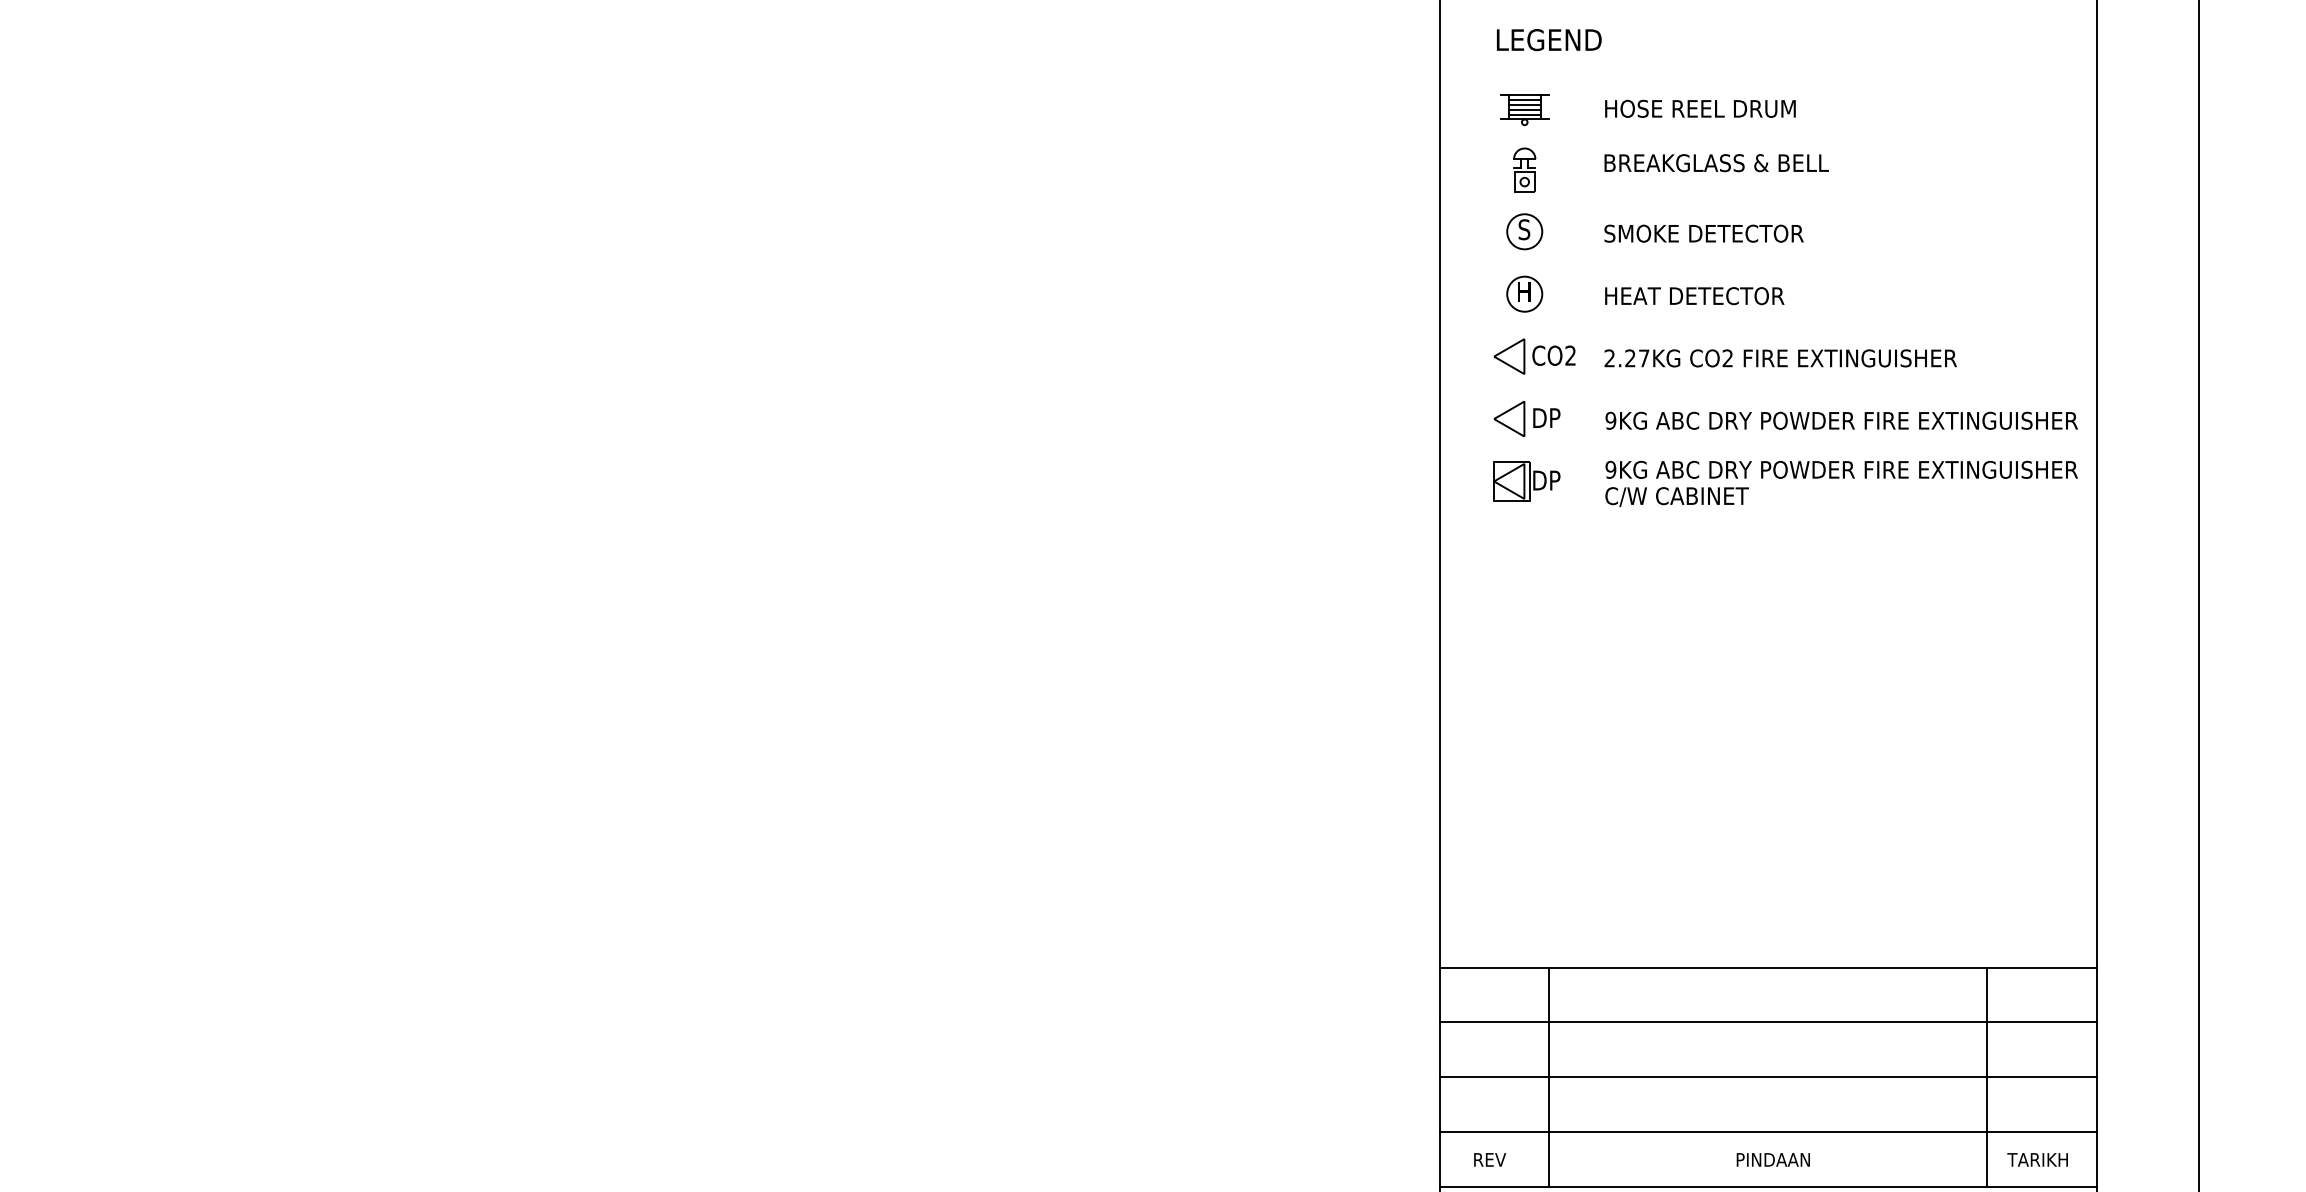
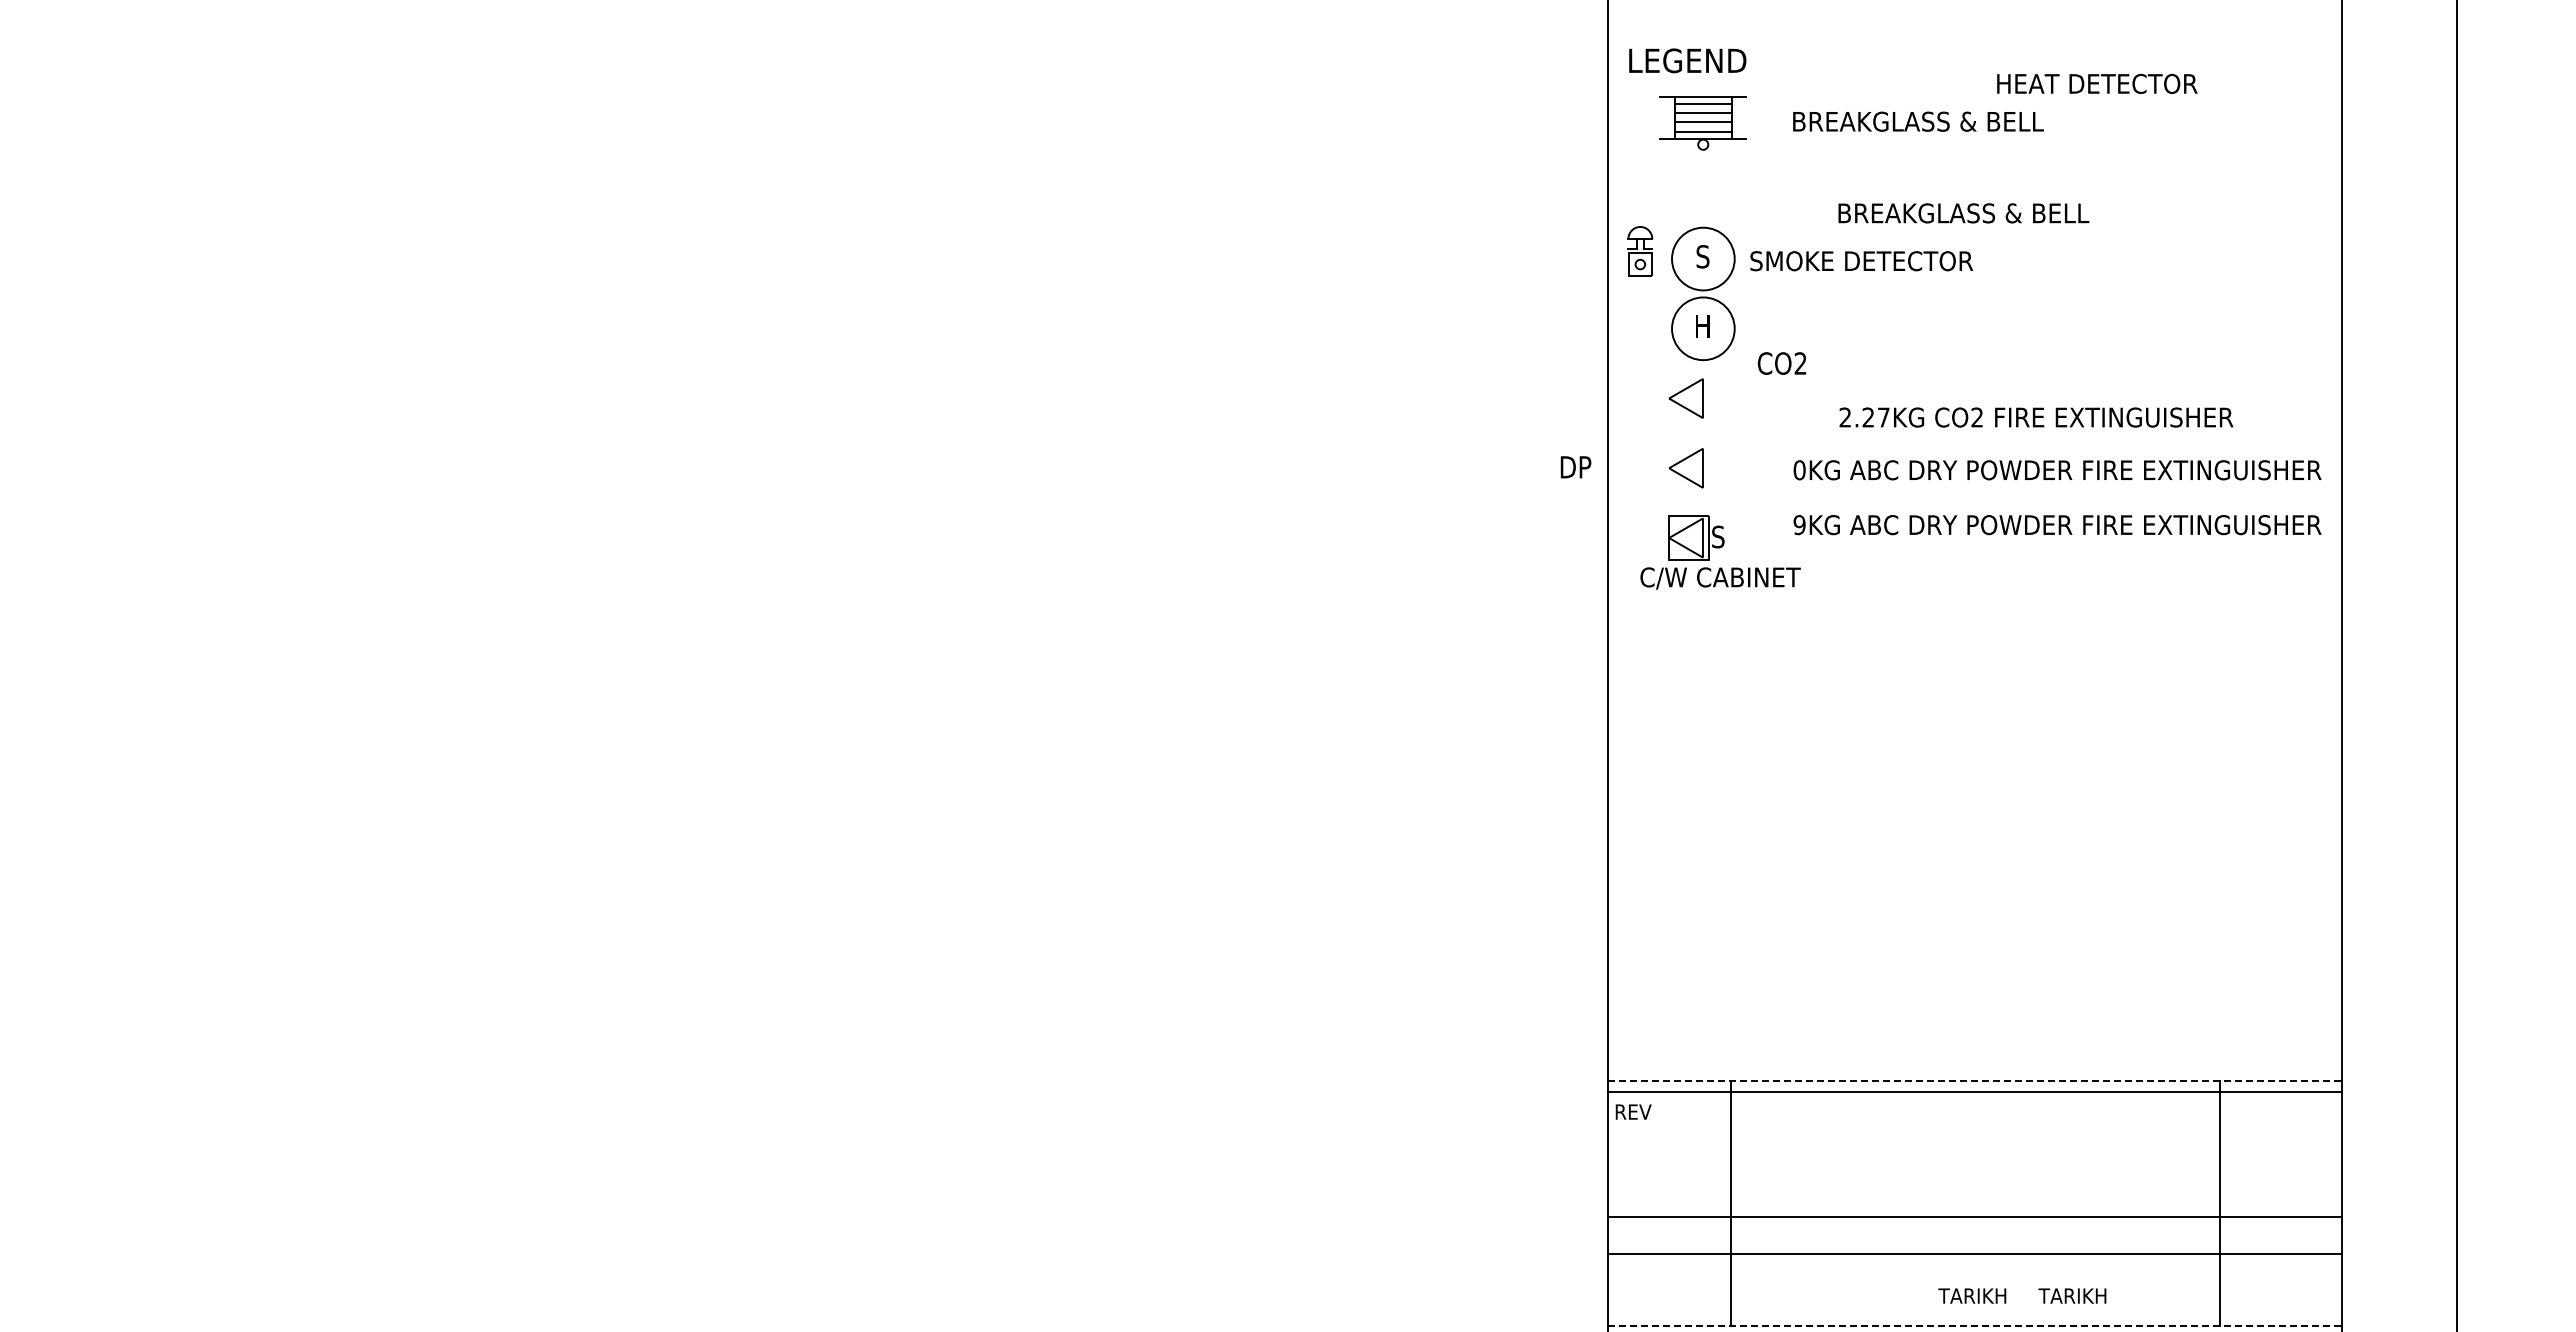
text: (1549, 39) -> (1687, 60), moved
text: (1718, 108) -> (1919, 121), HOSE REEL DRUM -> BREAKGLASS & BELL
part: (1524, 110) -> (1703, 123), size x1.6
text: (1716, 163) -> (1963, 213), moved
part: (1524, 170) -> (1640, 251), moved
circle: (1523, 231) -> (1702, 258), size x1.6
text: (1703, 233) -> (1861, 261), moved
circle: (1523, 293) -> (1702, 328), size x1.6
text: (1694, 295) -> (2097, 83), moved
text: (1553, 355) -> (1781, 363), moved
text: (1780, 358) -> (2036, 417), moved
text: (1546, 418) -> (1575, 467), moved
text: (1610, 421) -> (1799, 470), 9KG -> 0KG
text: (1546, 480) -> (1727, 536), DP -> S
text: (1677, 497) -> (1720, 578), moved
line: (1768, 967) -> (1975, 1081), solid -> dashed
line: (1768, 1022) -> (1975, 1092), moved
line: (1768, 1077) -> (1975, 1253), moved
line: (1768, 1131) -> (1975, 1216), moved
text: (1489, 1159) -> (1633, 1111), moved
text: (1771, 1159) -> (1979, 1295), PINDAAN -> TARIKH
text: (2037, 1159) -> (2072, 1295), moved
line: (1768, 1186) -> (1975, 1325), solid -> dashed

